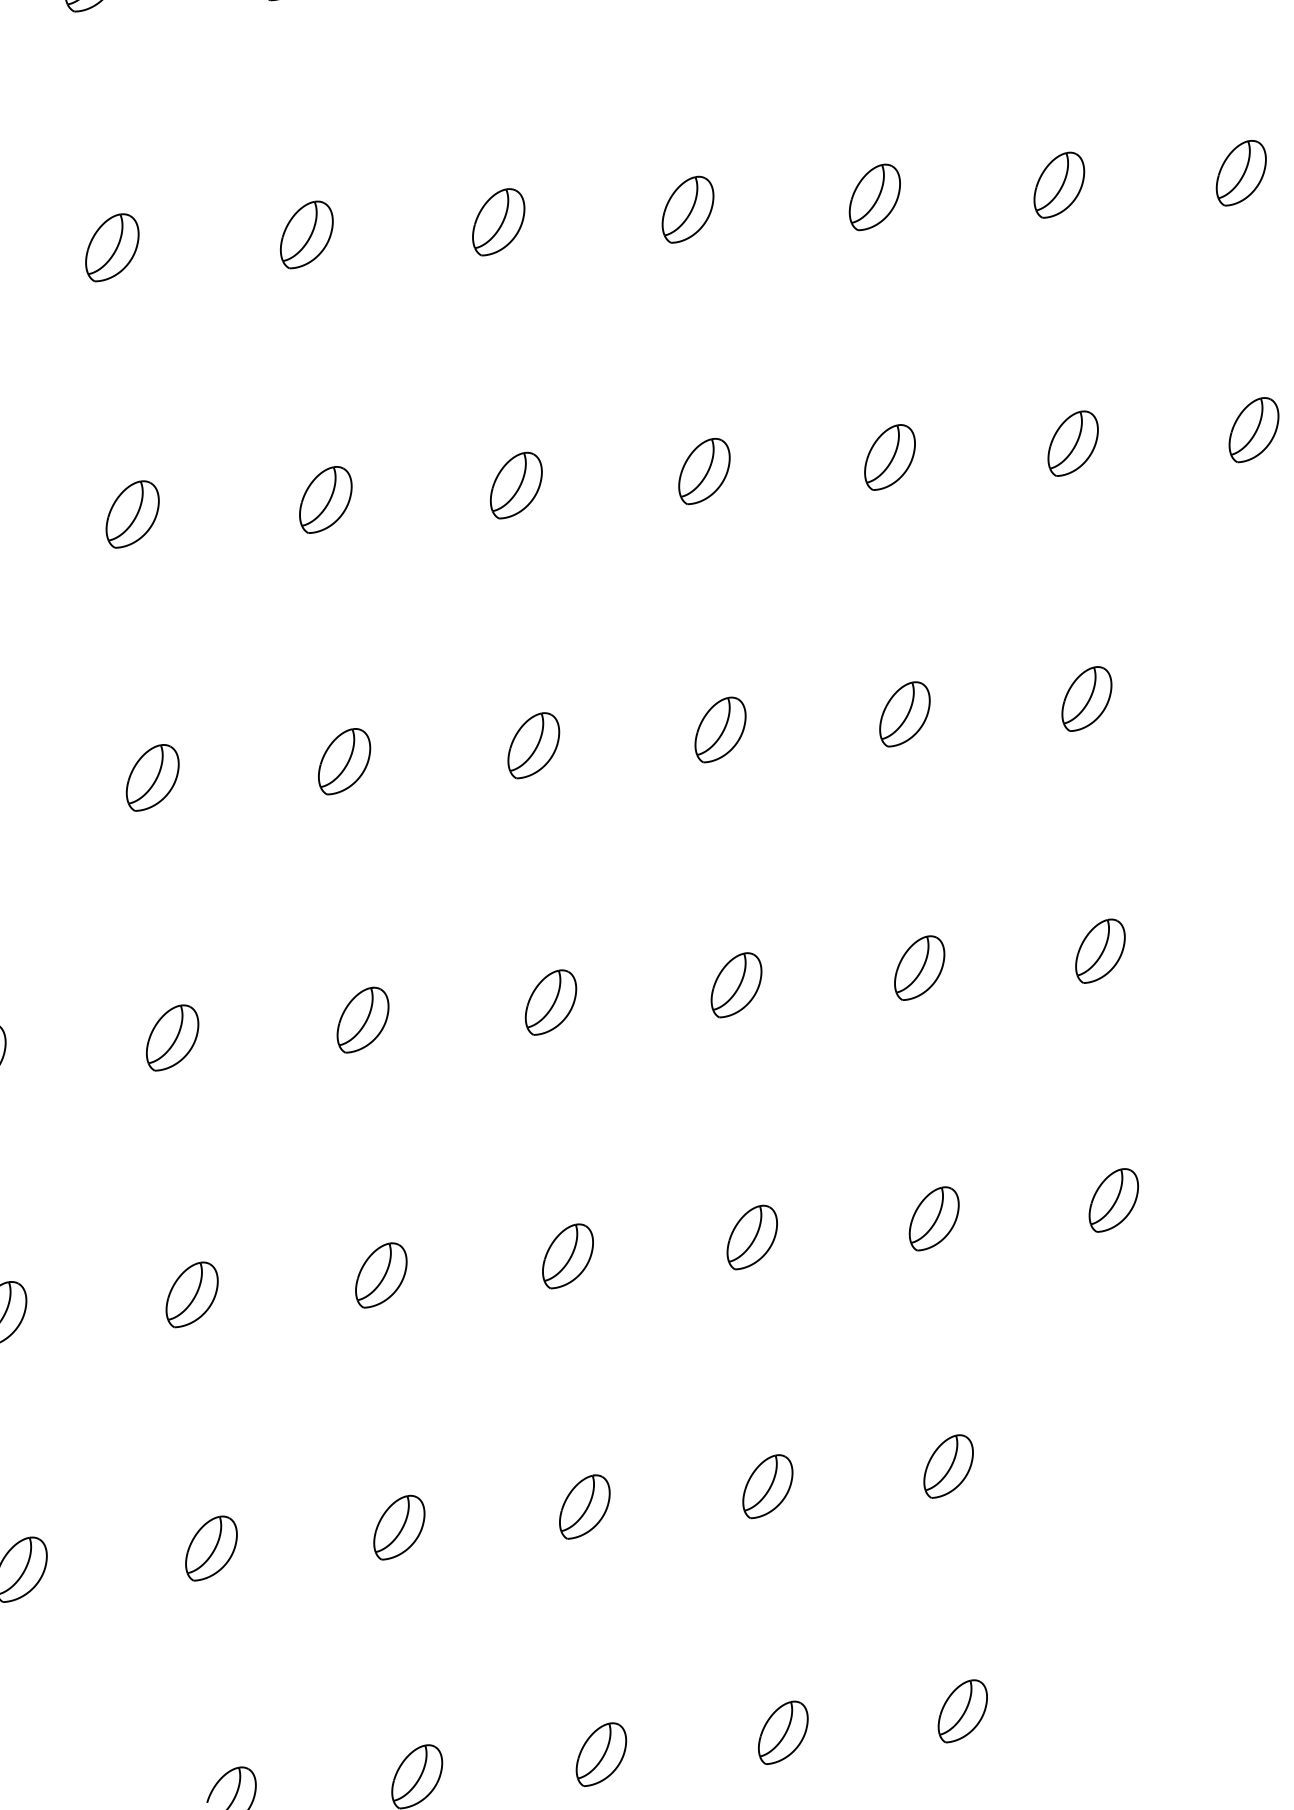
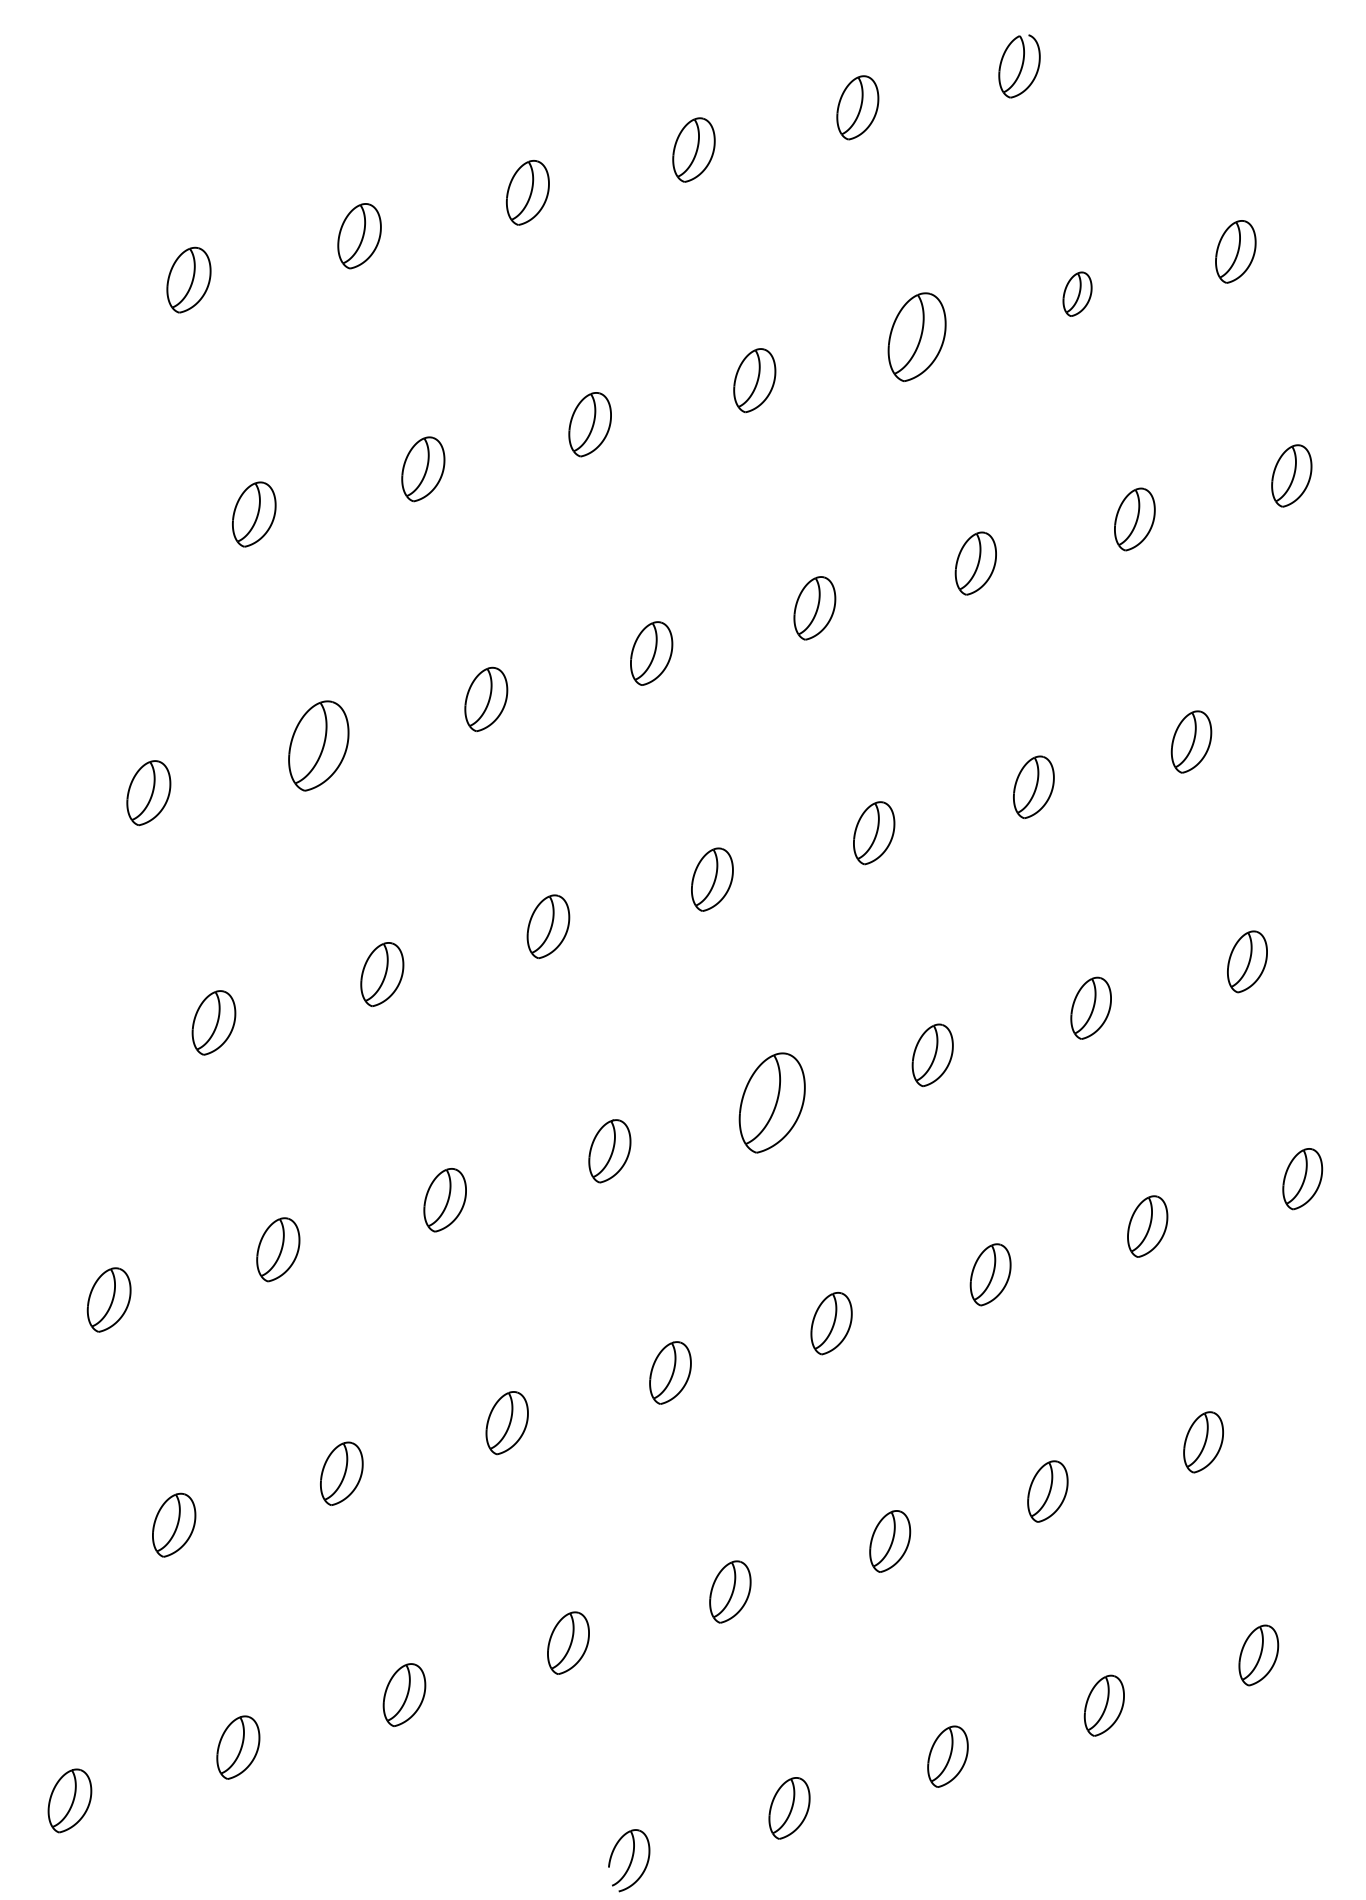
part: (1059, 185) -> (1077, 294), size x0.7
part: (875, 197) -> (917, 336), size x1.4
part: (132, 514) -> (318, 745), size x1.4
part: (551, 1002) -> (772, 1102), size x1.6

